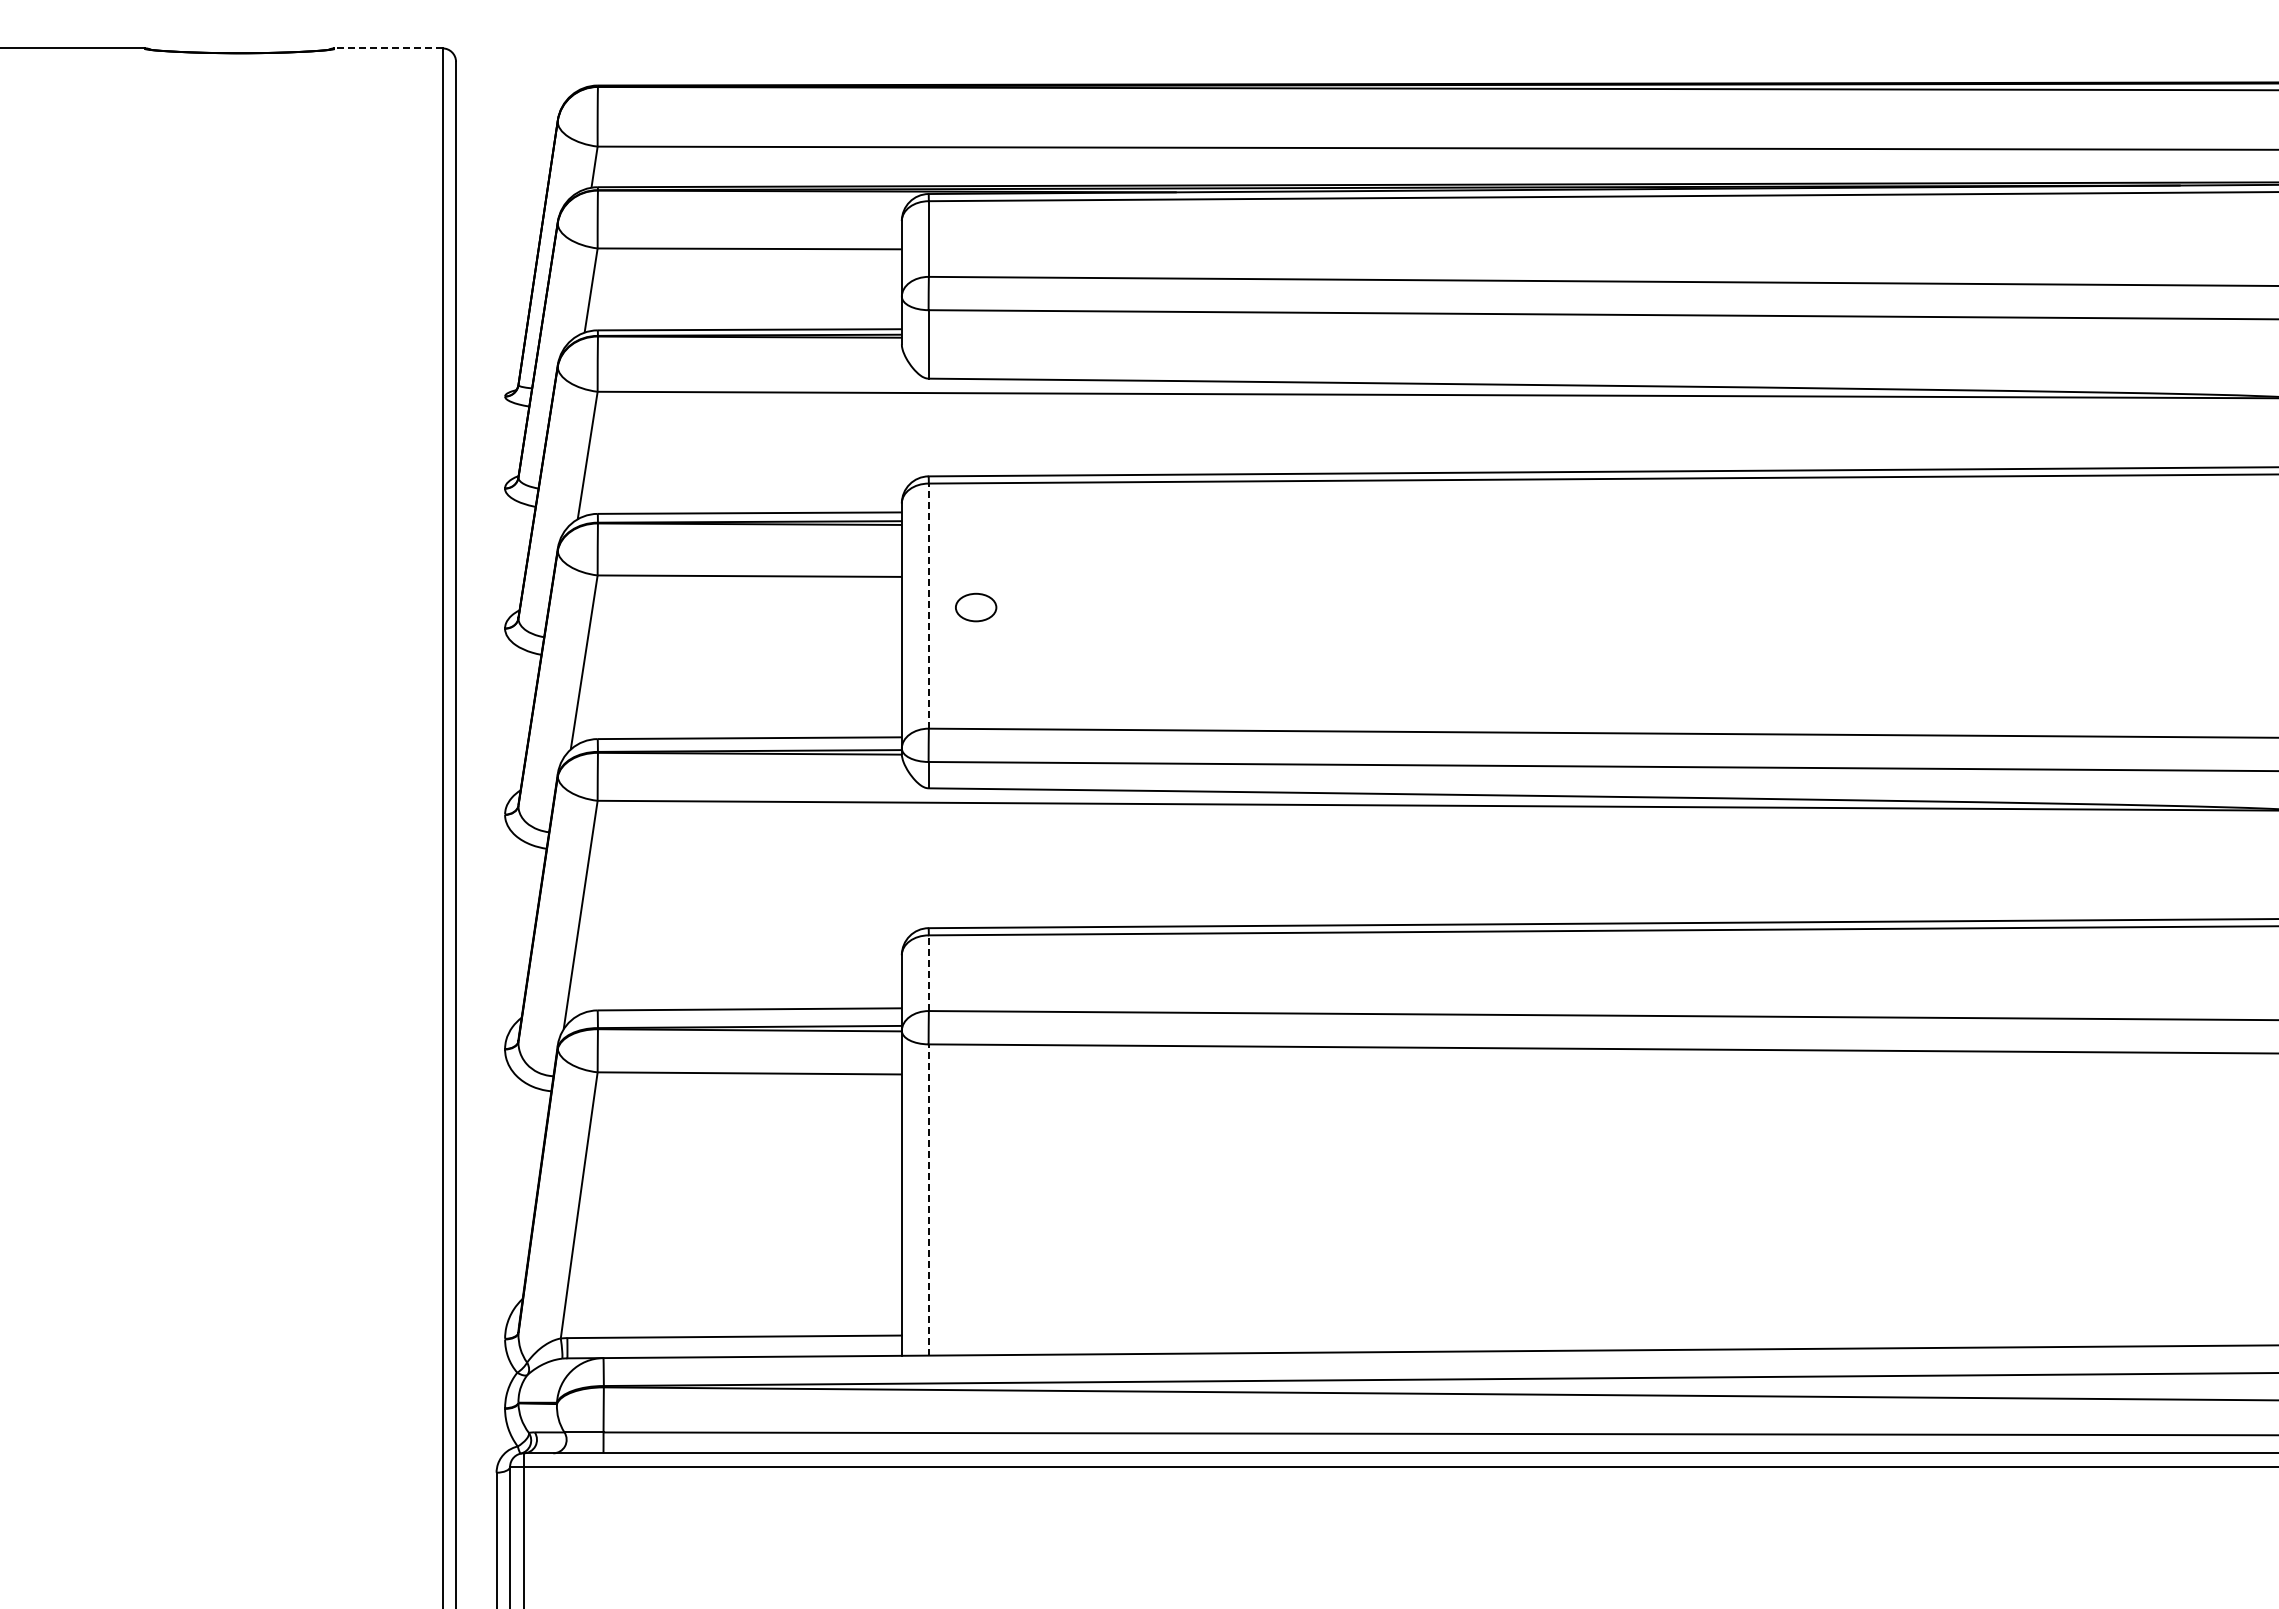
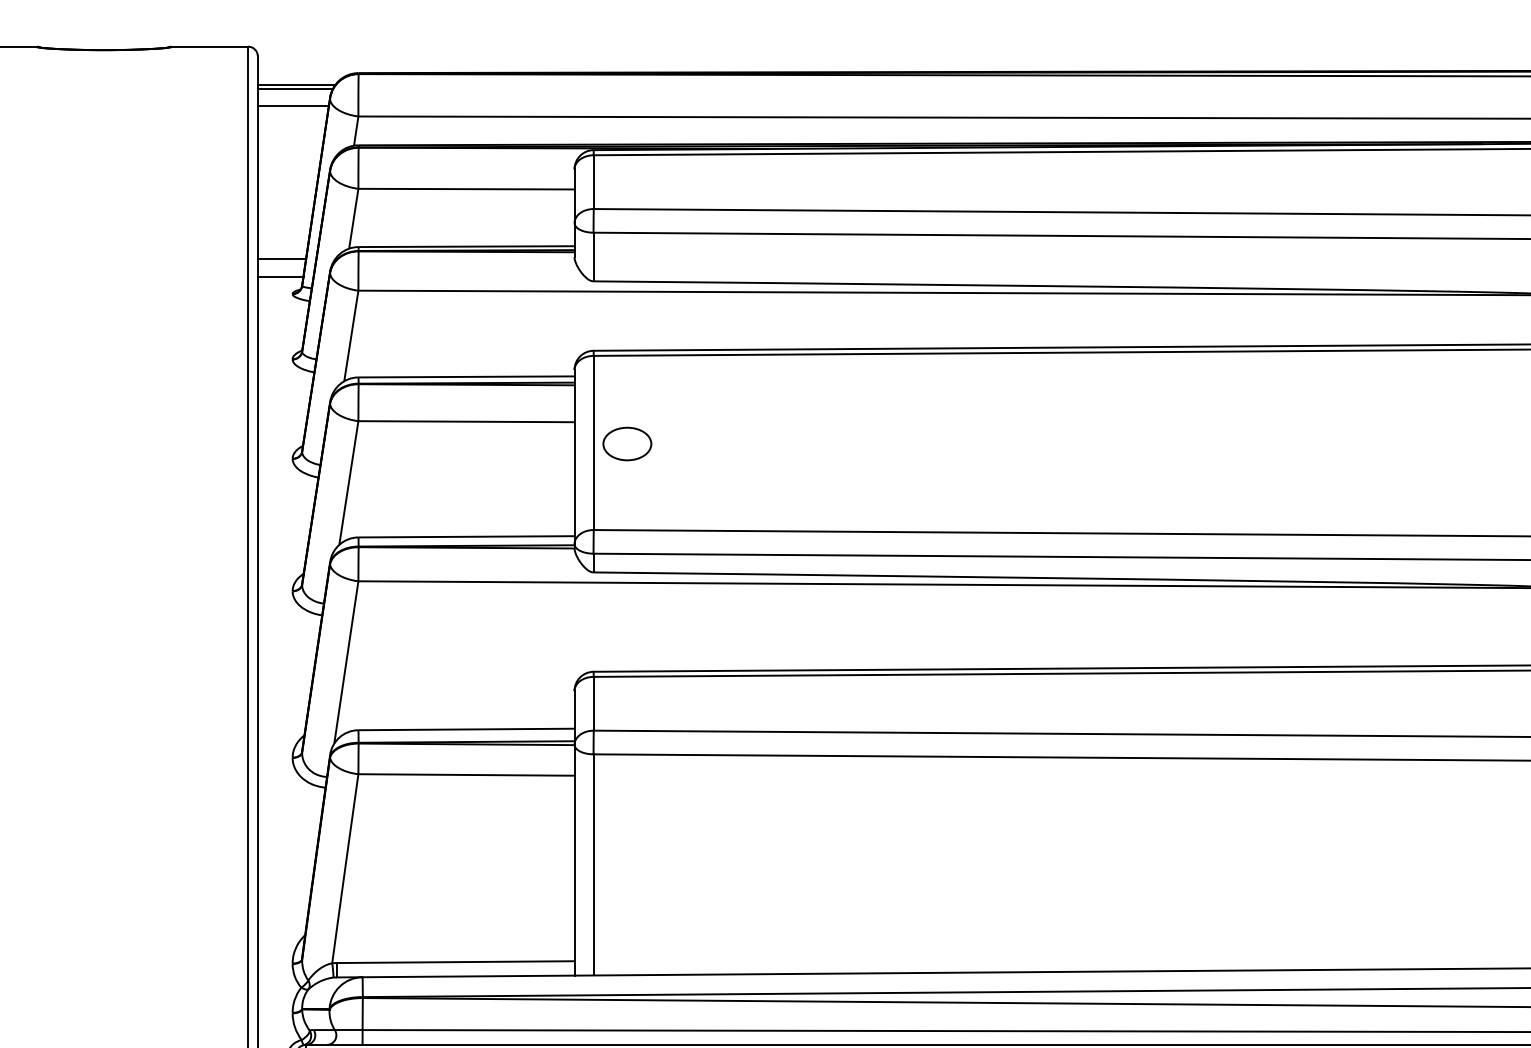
line: (388, 48) -> (209, 46), dashed -> solid
line: (510, 102) -> (296, 85), added
line: (508, 107) -> (295, 88), added
line: (506, 131) -> (293, 105), added
line: (489, 347) -> (281, 259), added
line: (488, 371) -> (280, 276), added
line: (928, 606) -> (593, 443), dashed -> solid
part: (975, 607) -> (626, 443), size x1.67
line: (928, 973) -> (593, 703), dashed -> solid
line: (928, 1200) -> (593, 865), dashed -> solid

